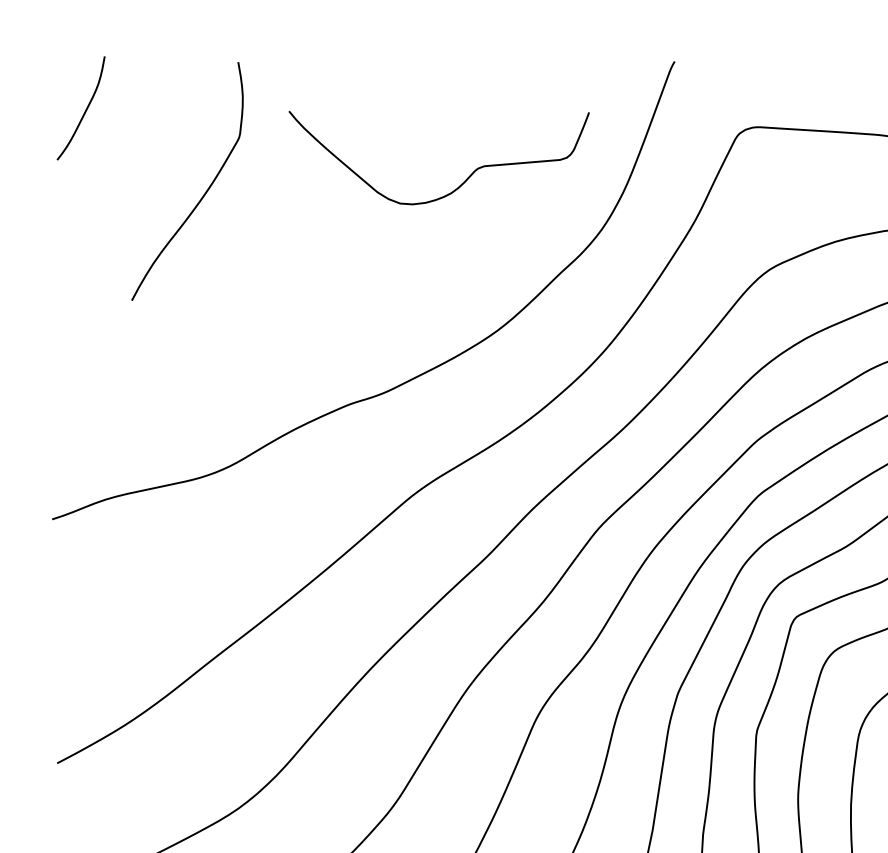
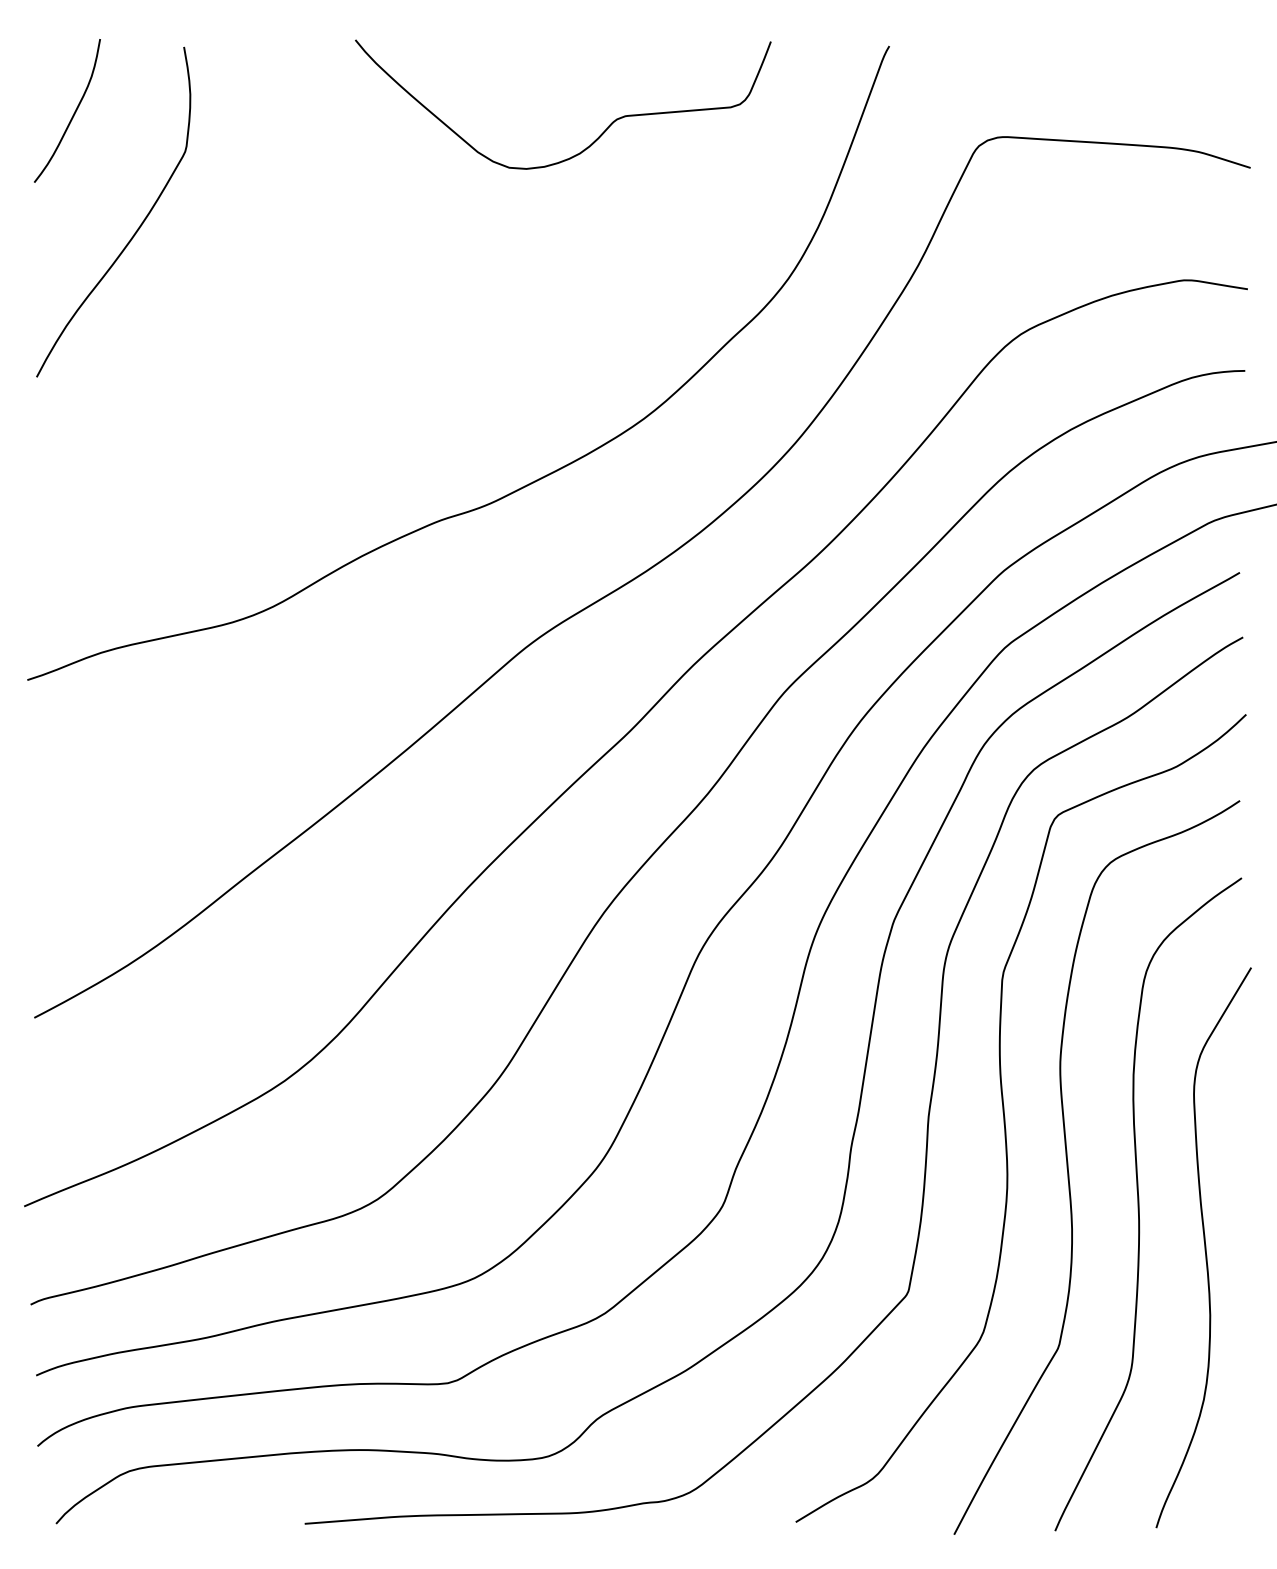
curve: (463, 181) -> (597, 137), moved
curve: (204, 193) -> (137, 228), moved

